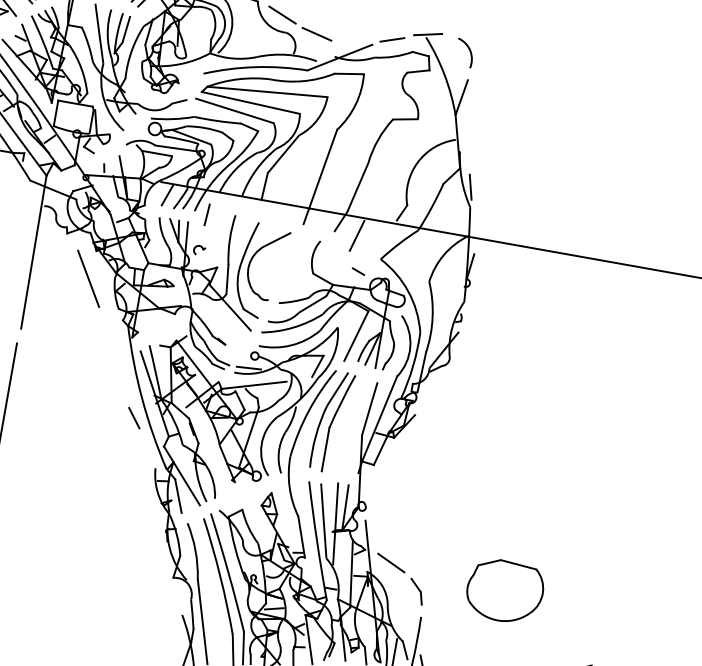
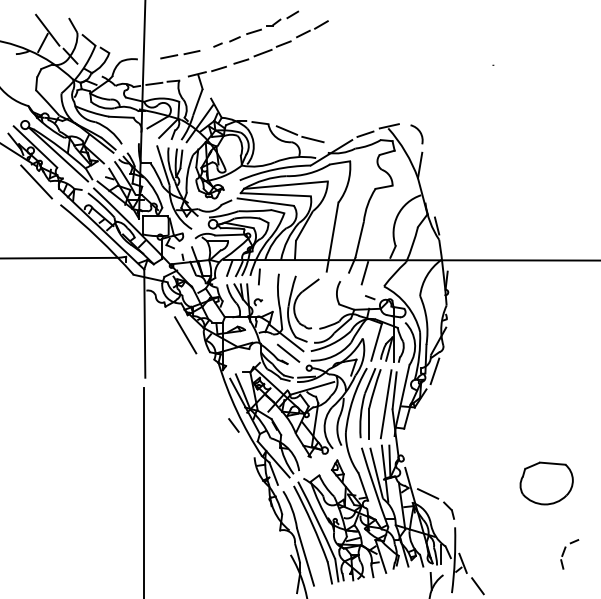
line: (229, 328) -> (288, 352), added
line: (430, 391) -> (434, 371), added
line: (353, 426) -> (385, 404), added
part: (504, 591) -> (546, 483), moved

